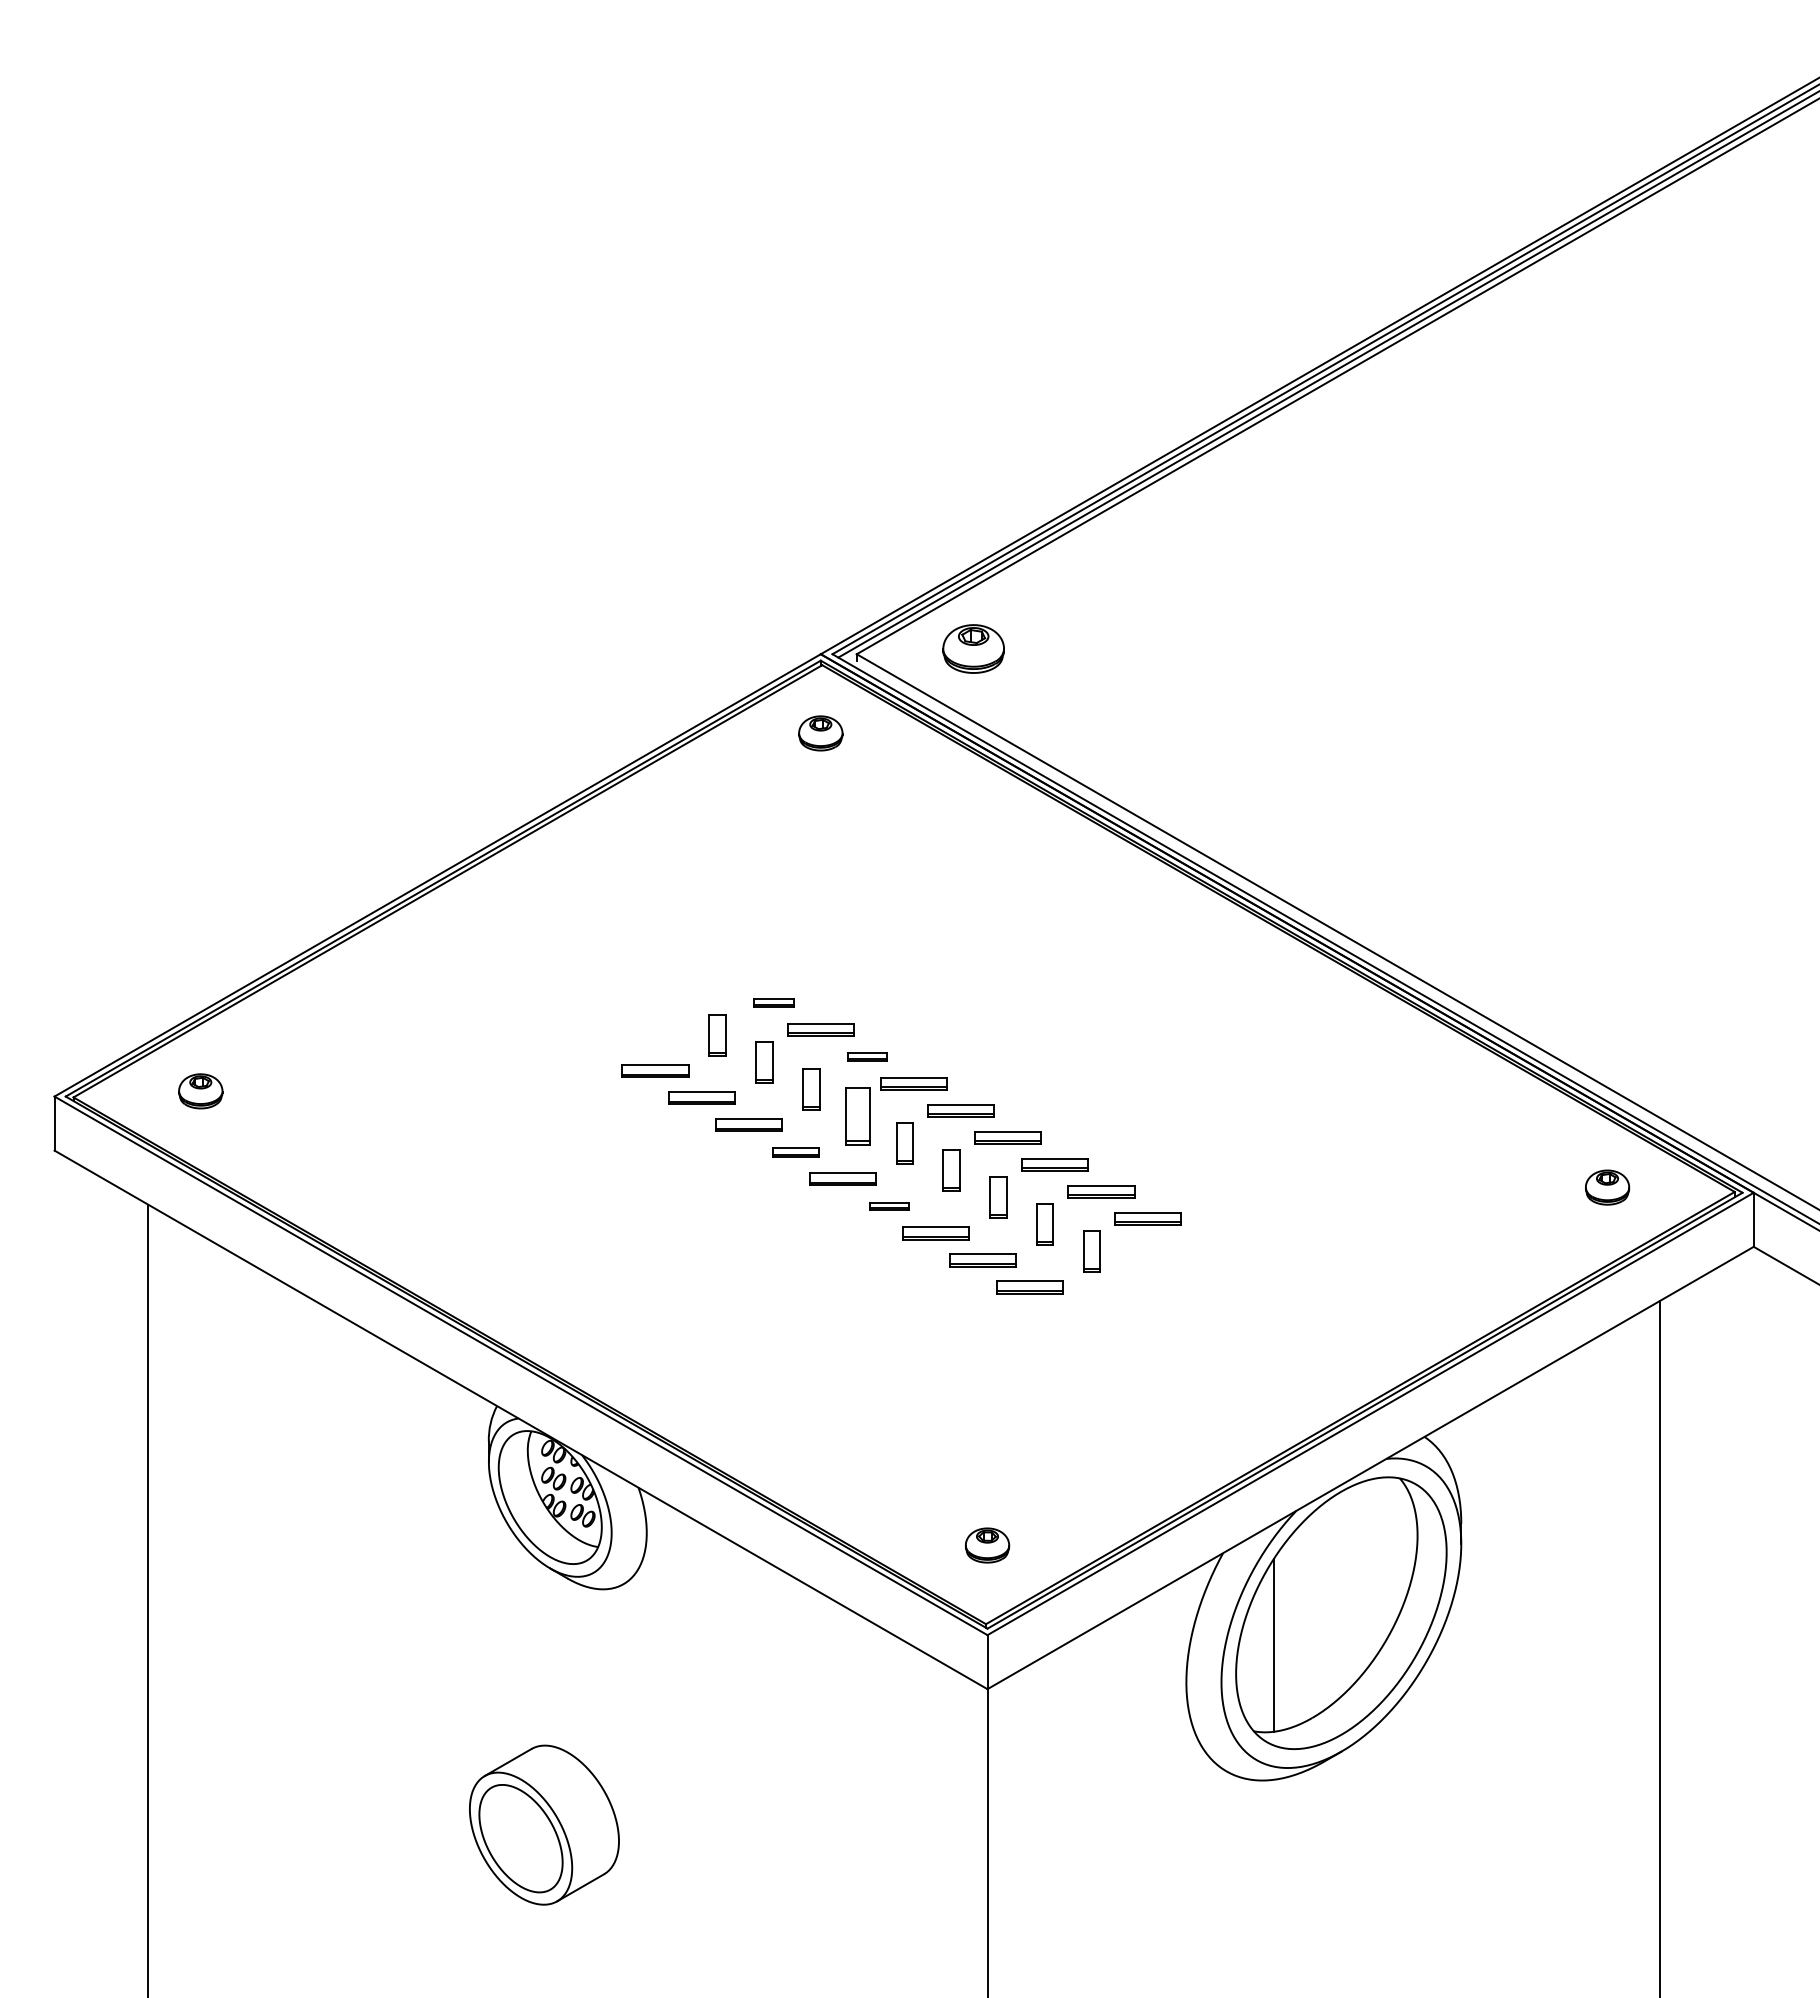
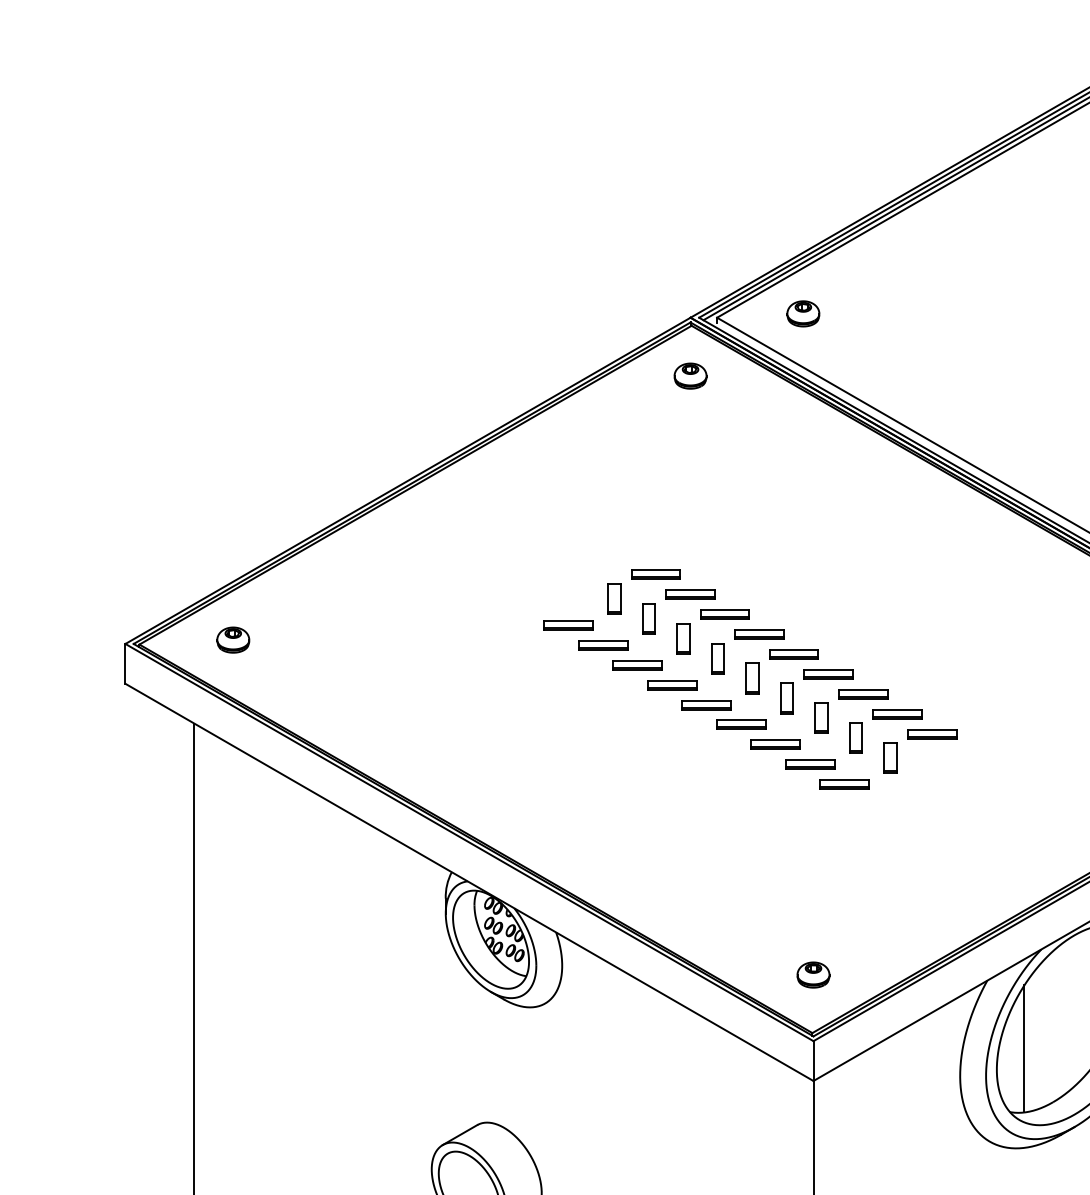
part: (973, 648) -> (803, 313), size x0.71
part: (773, 1002) -> (655, 574), size x1.67
part: (867, 1056) -> (725, 614), size x1.67
part: (857, 1116) -> (717, 658), size x0.71
part: (795, 1151) -> (671, 684), size x1.43
part: (889, 1205) -> (741, 724), size x1.67

